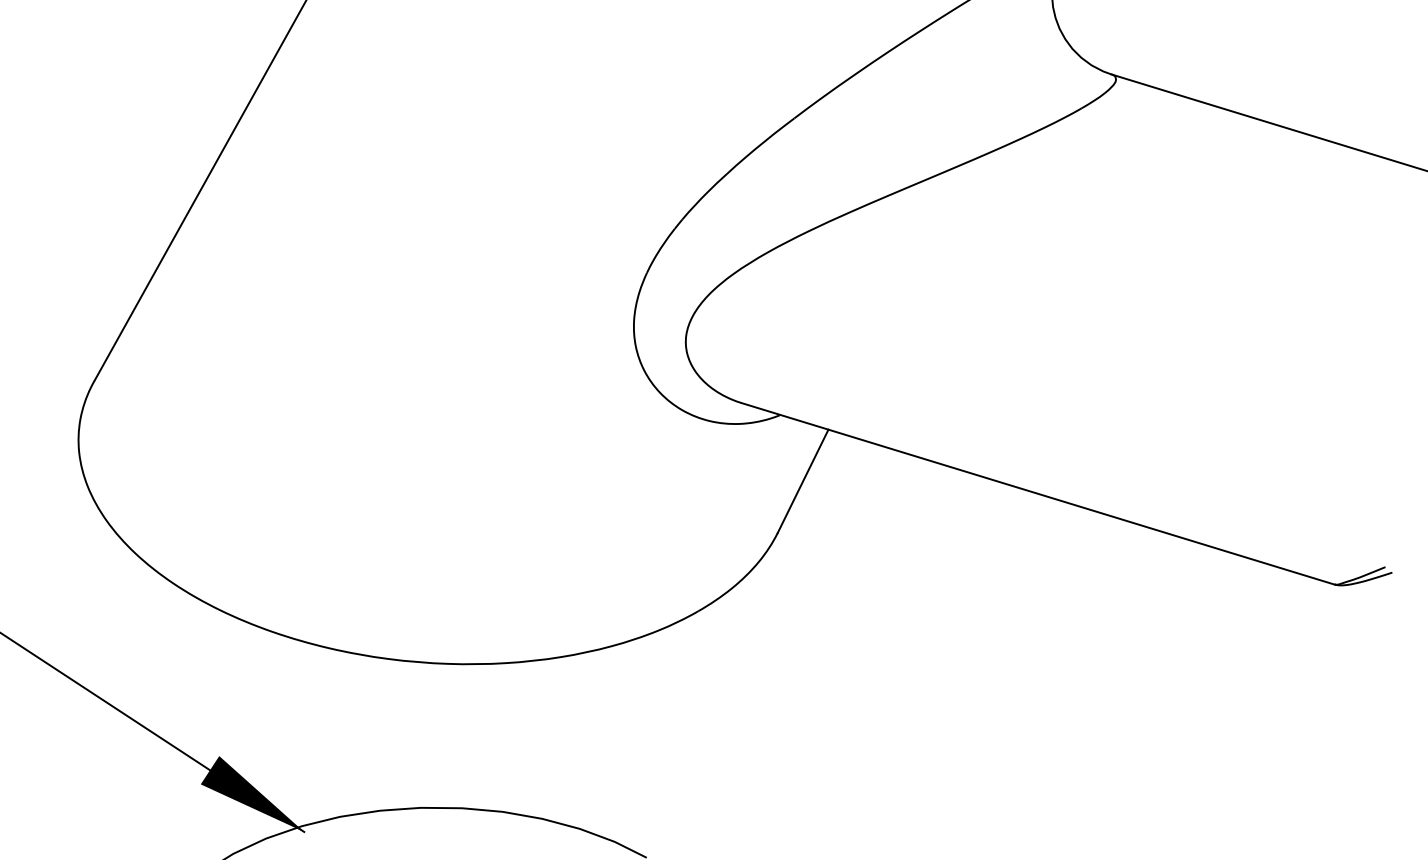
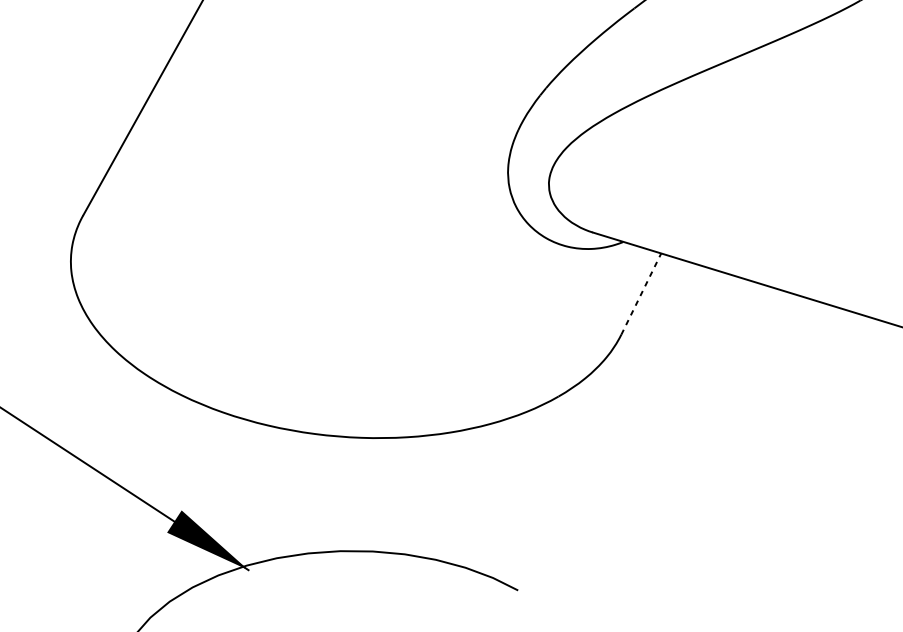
line: (803, 481) -> (641, 294), solid -> dashed

